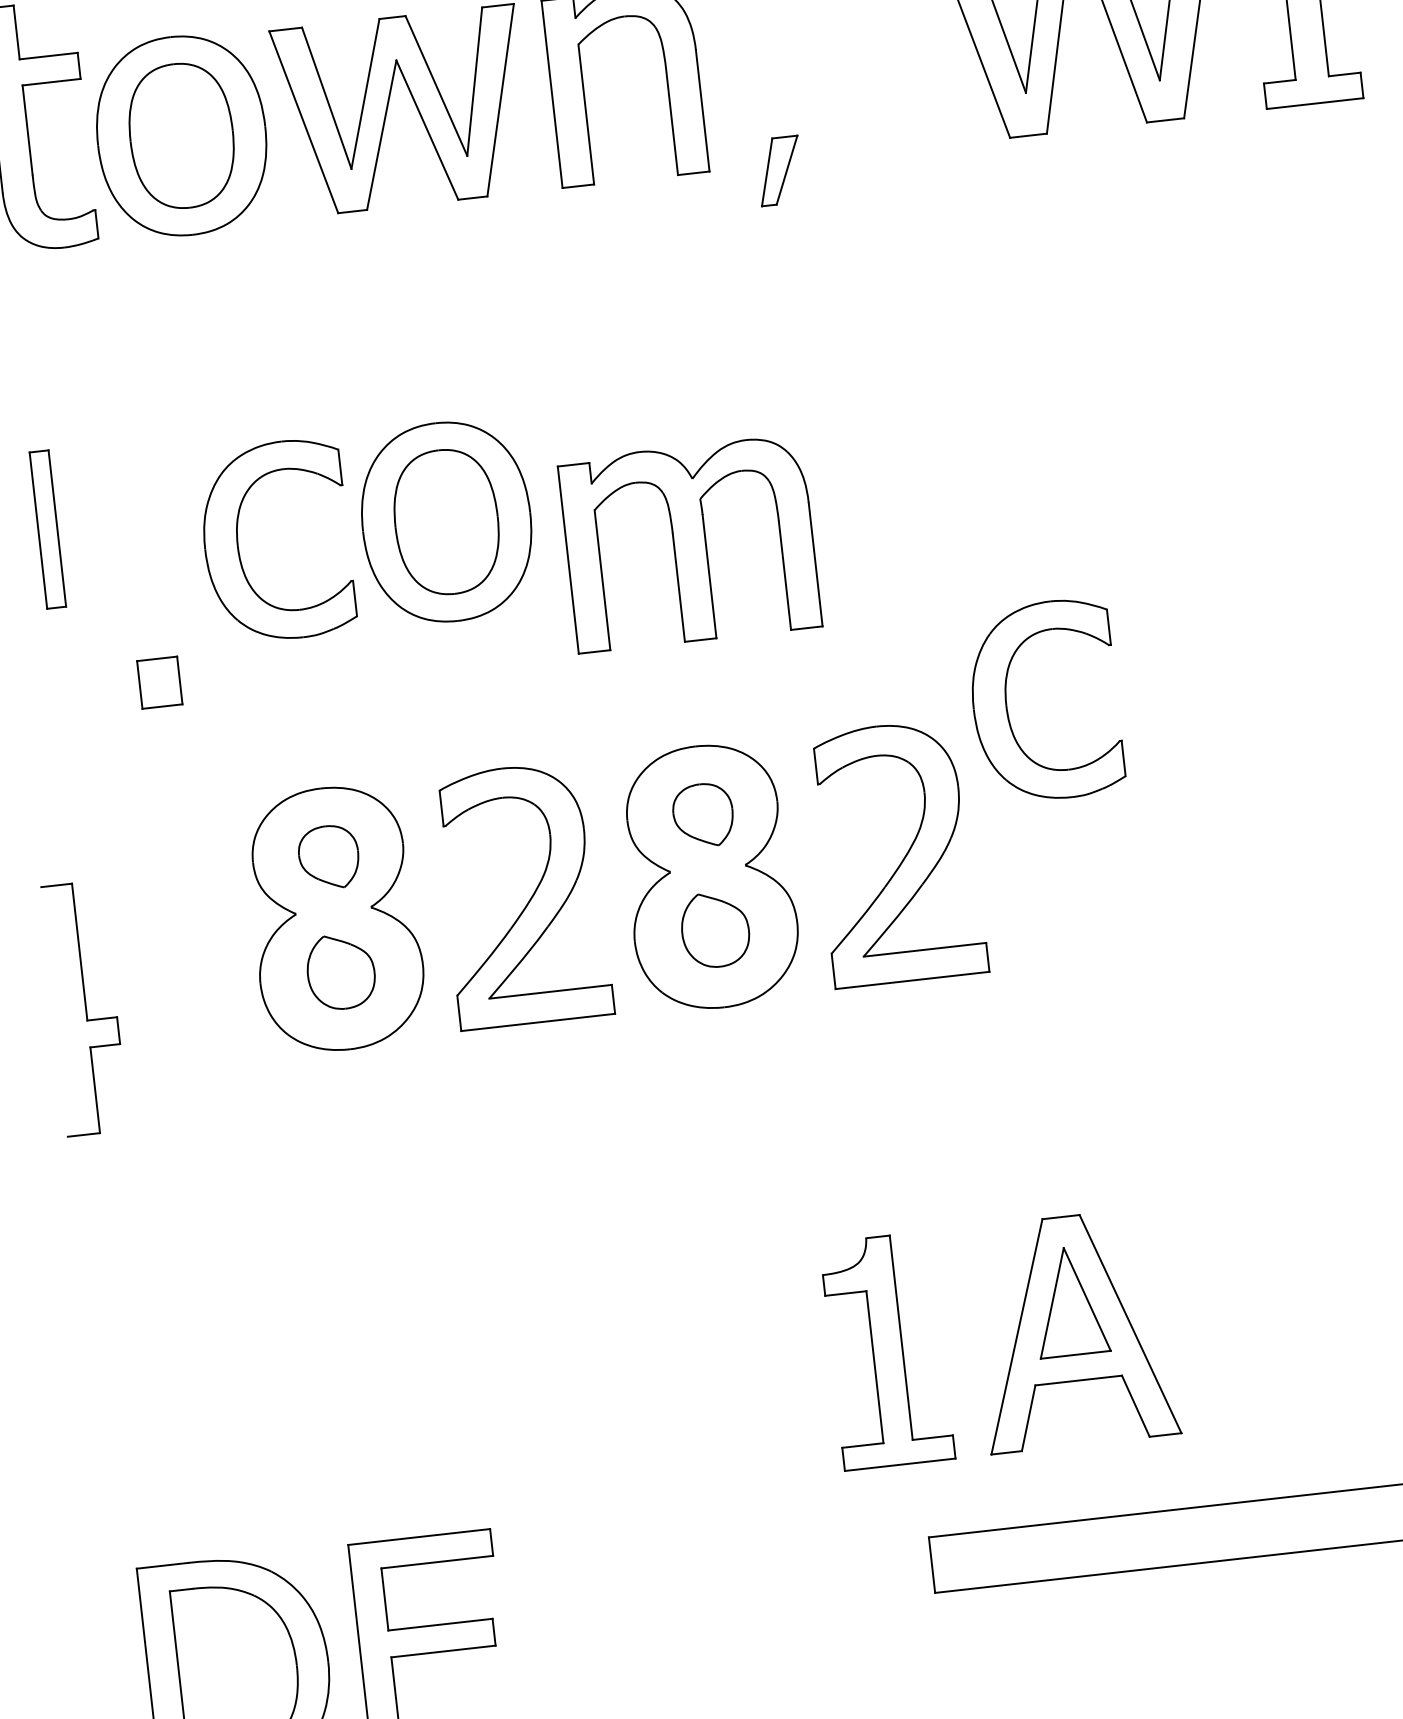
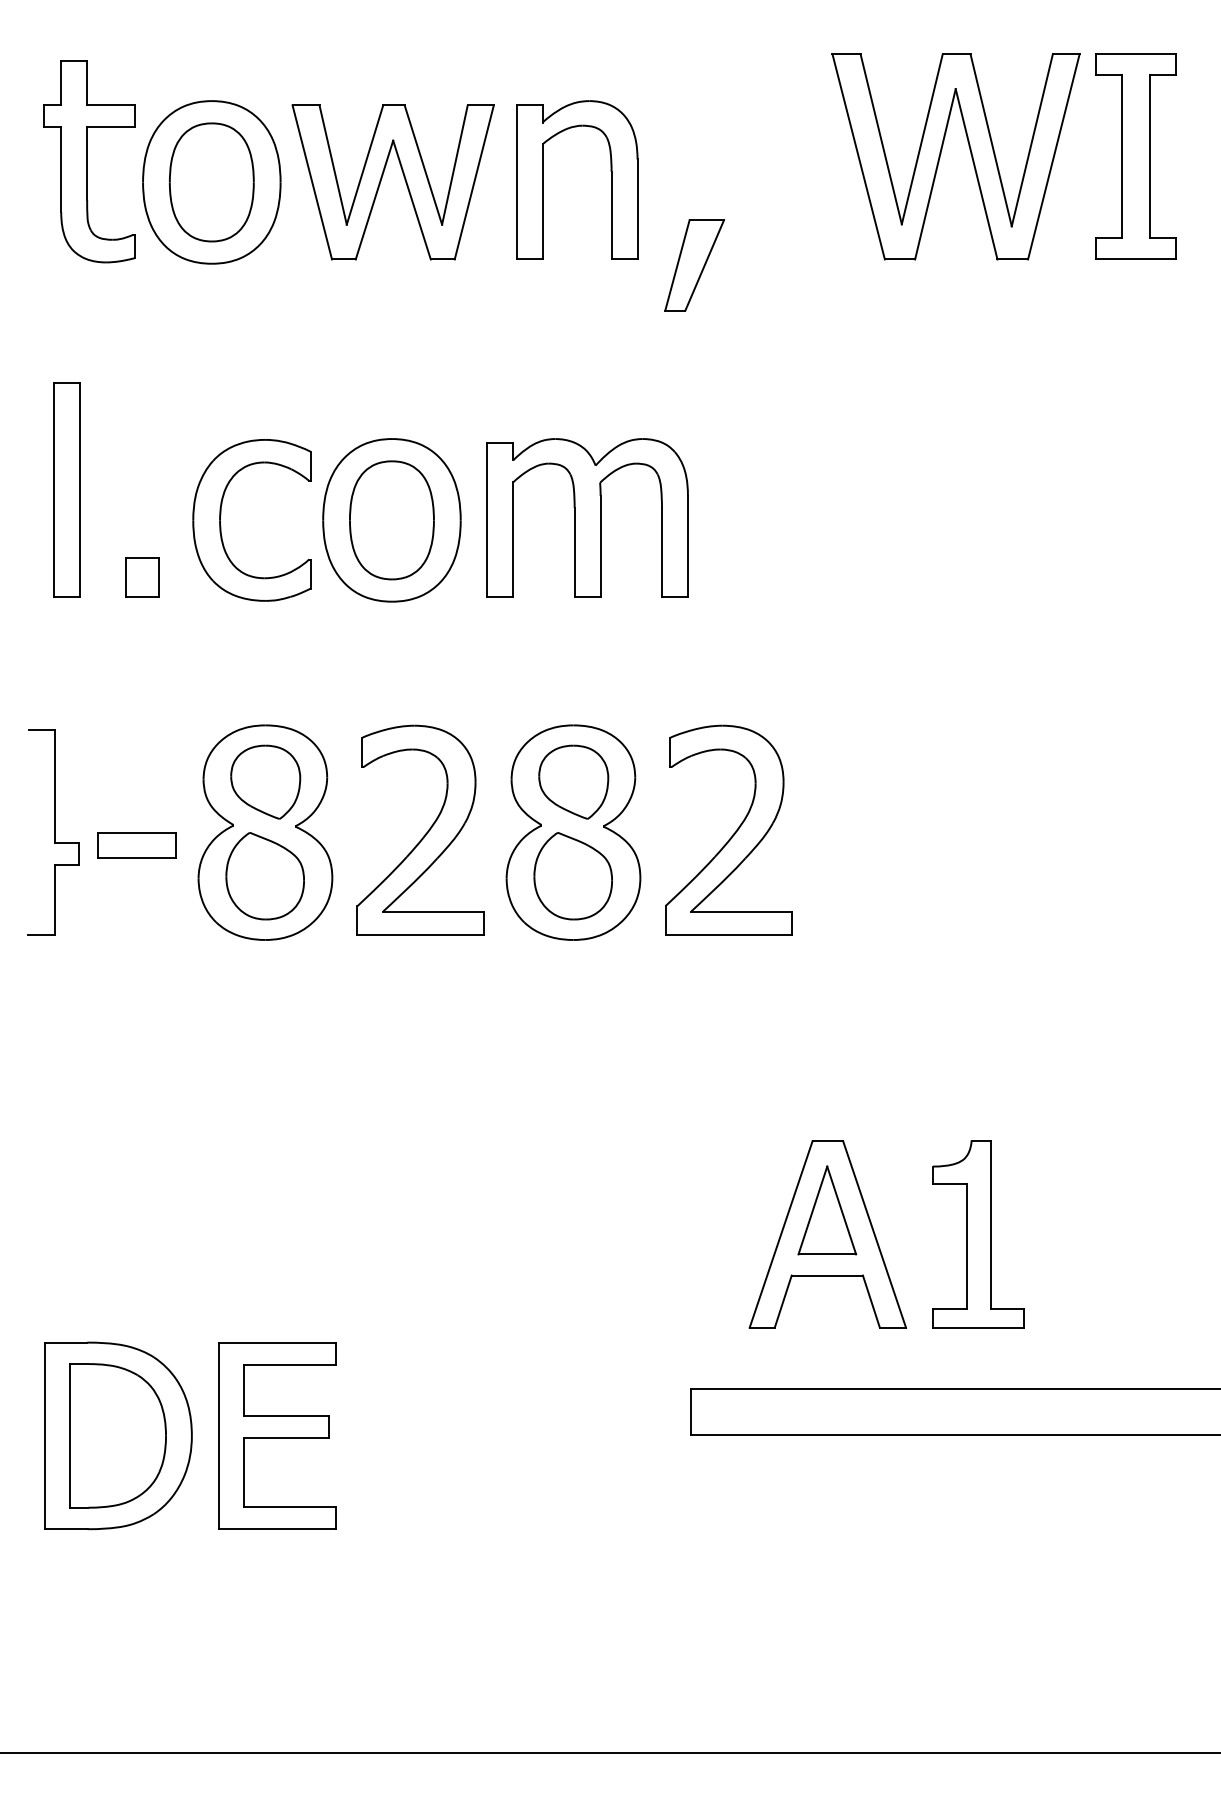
part: (779, 171) -> (694, 265), size x1.67
part: (46, 528) -> (66, 489), size x1.67
part: (689, 543) -> (587, 517), moved
part: (160, 682) -> (142, 577), moved
part: (1007, 699) -> (831, 715), removed
part: (702, 814) -> (573, 781), size x1.43
part: (328, 856) -> (265, 781), size x1.43
part: (714, 930) -> (572, 876), size x1.43
part: (180, 952) -> (136, 845), added
part: (340, 972) -> (264, 876), size x1.43
part: (84, 1008) -> (53, 832), moved
part: (887, 1351) -> (978, 1234), moved

